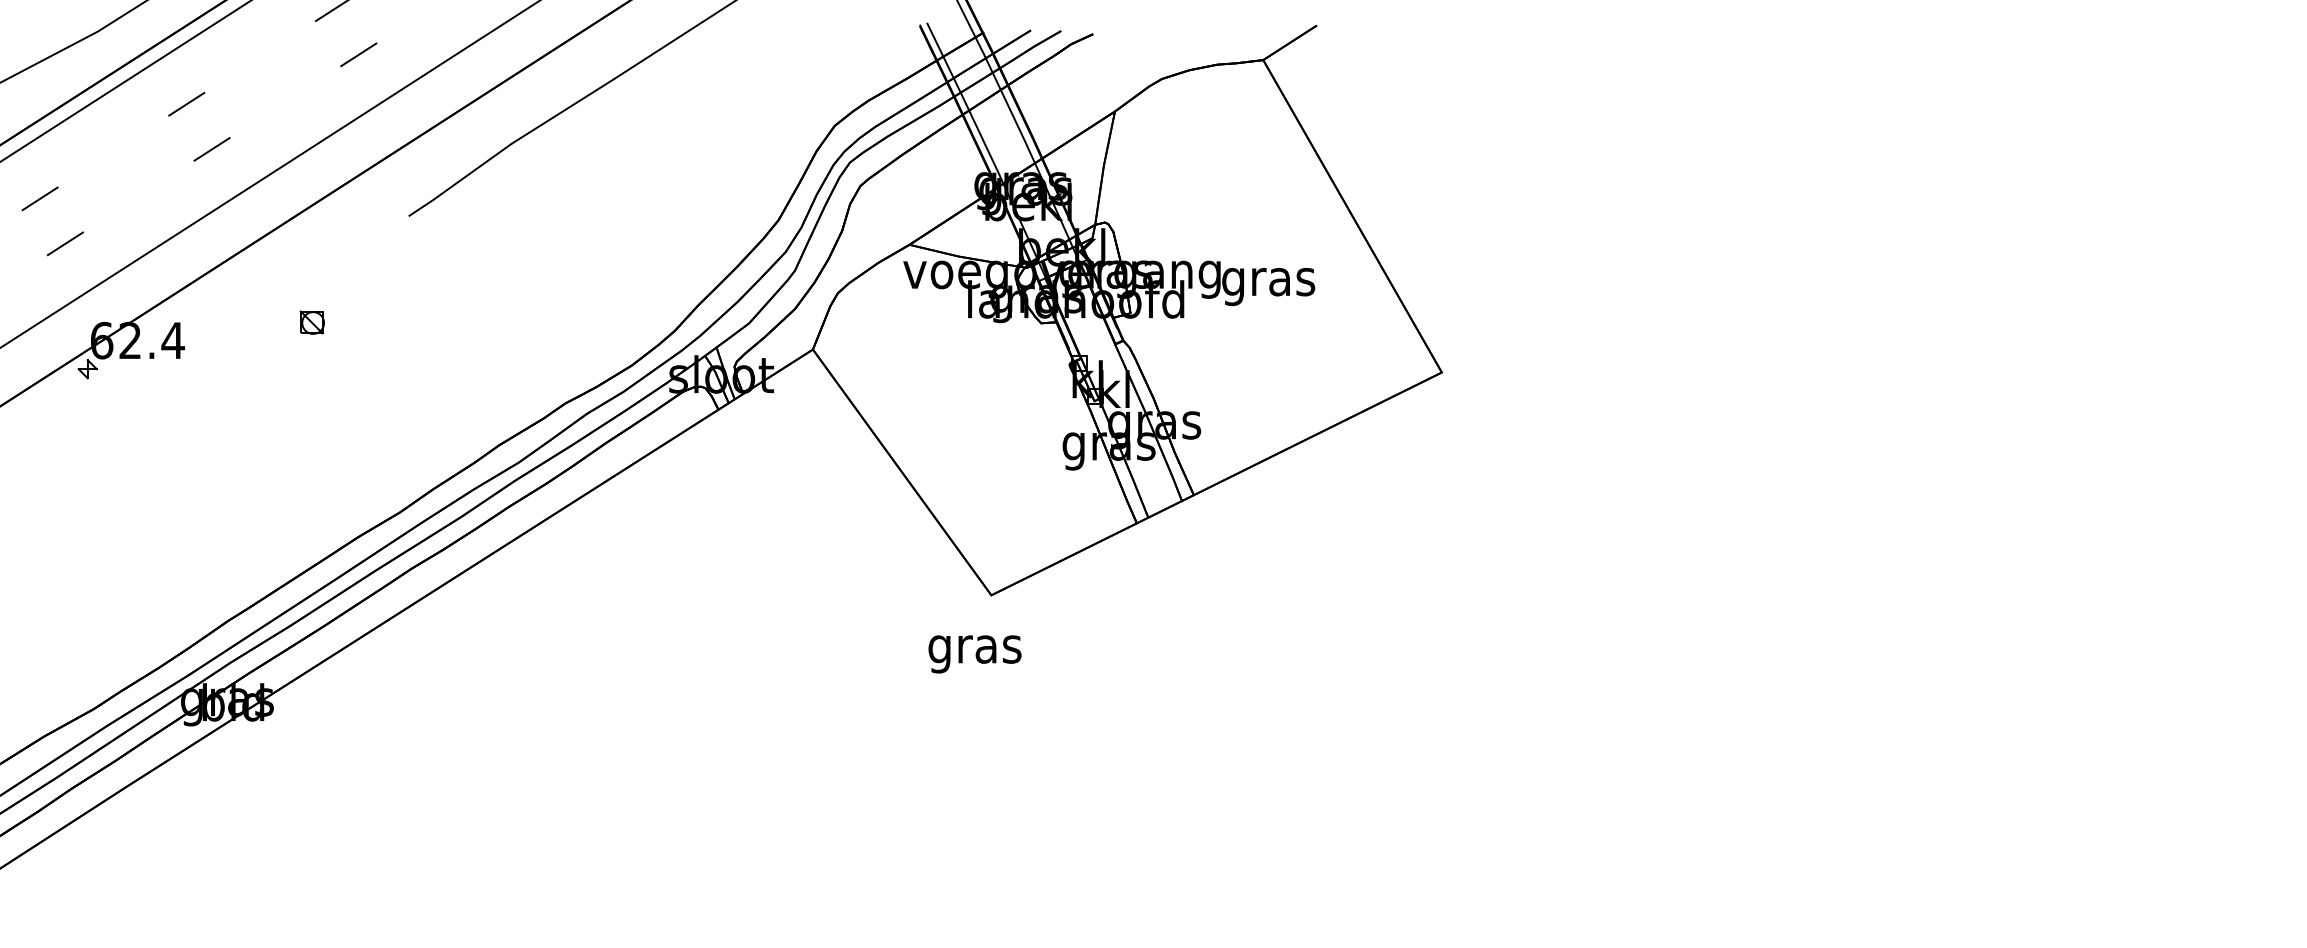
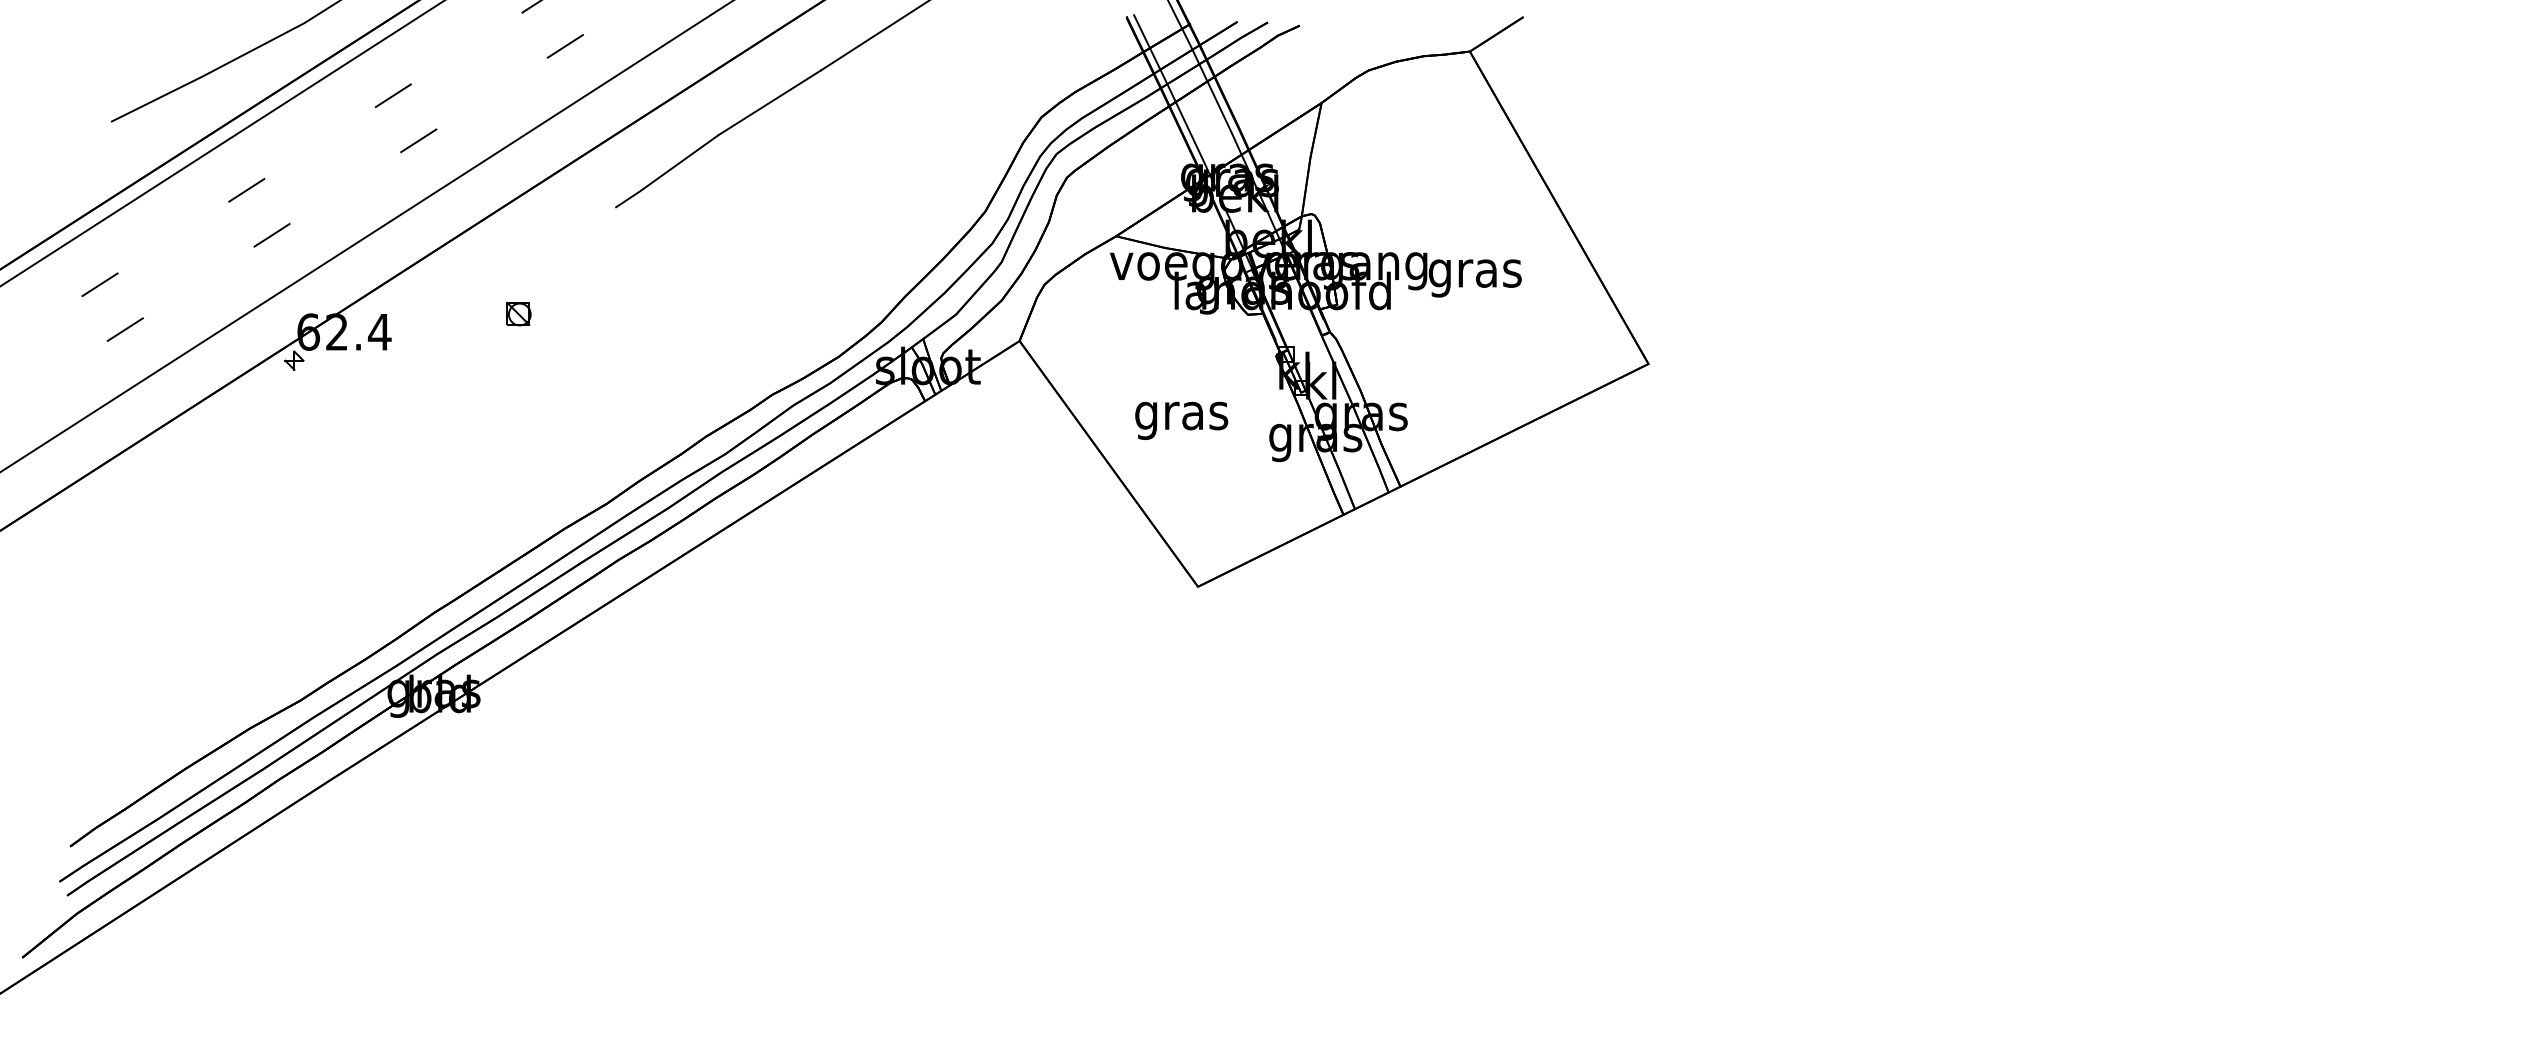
text: (974, 654) -> (1181, 420), moved

